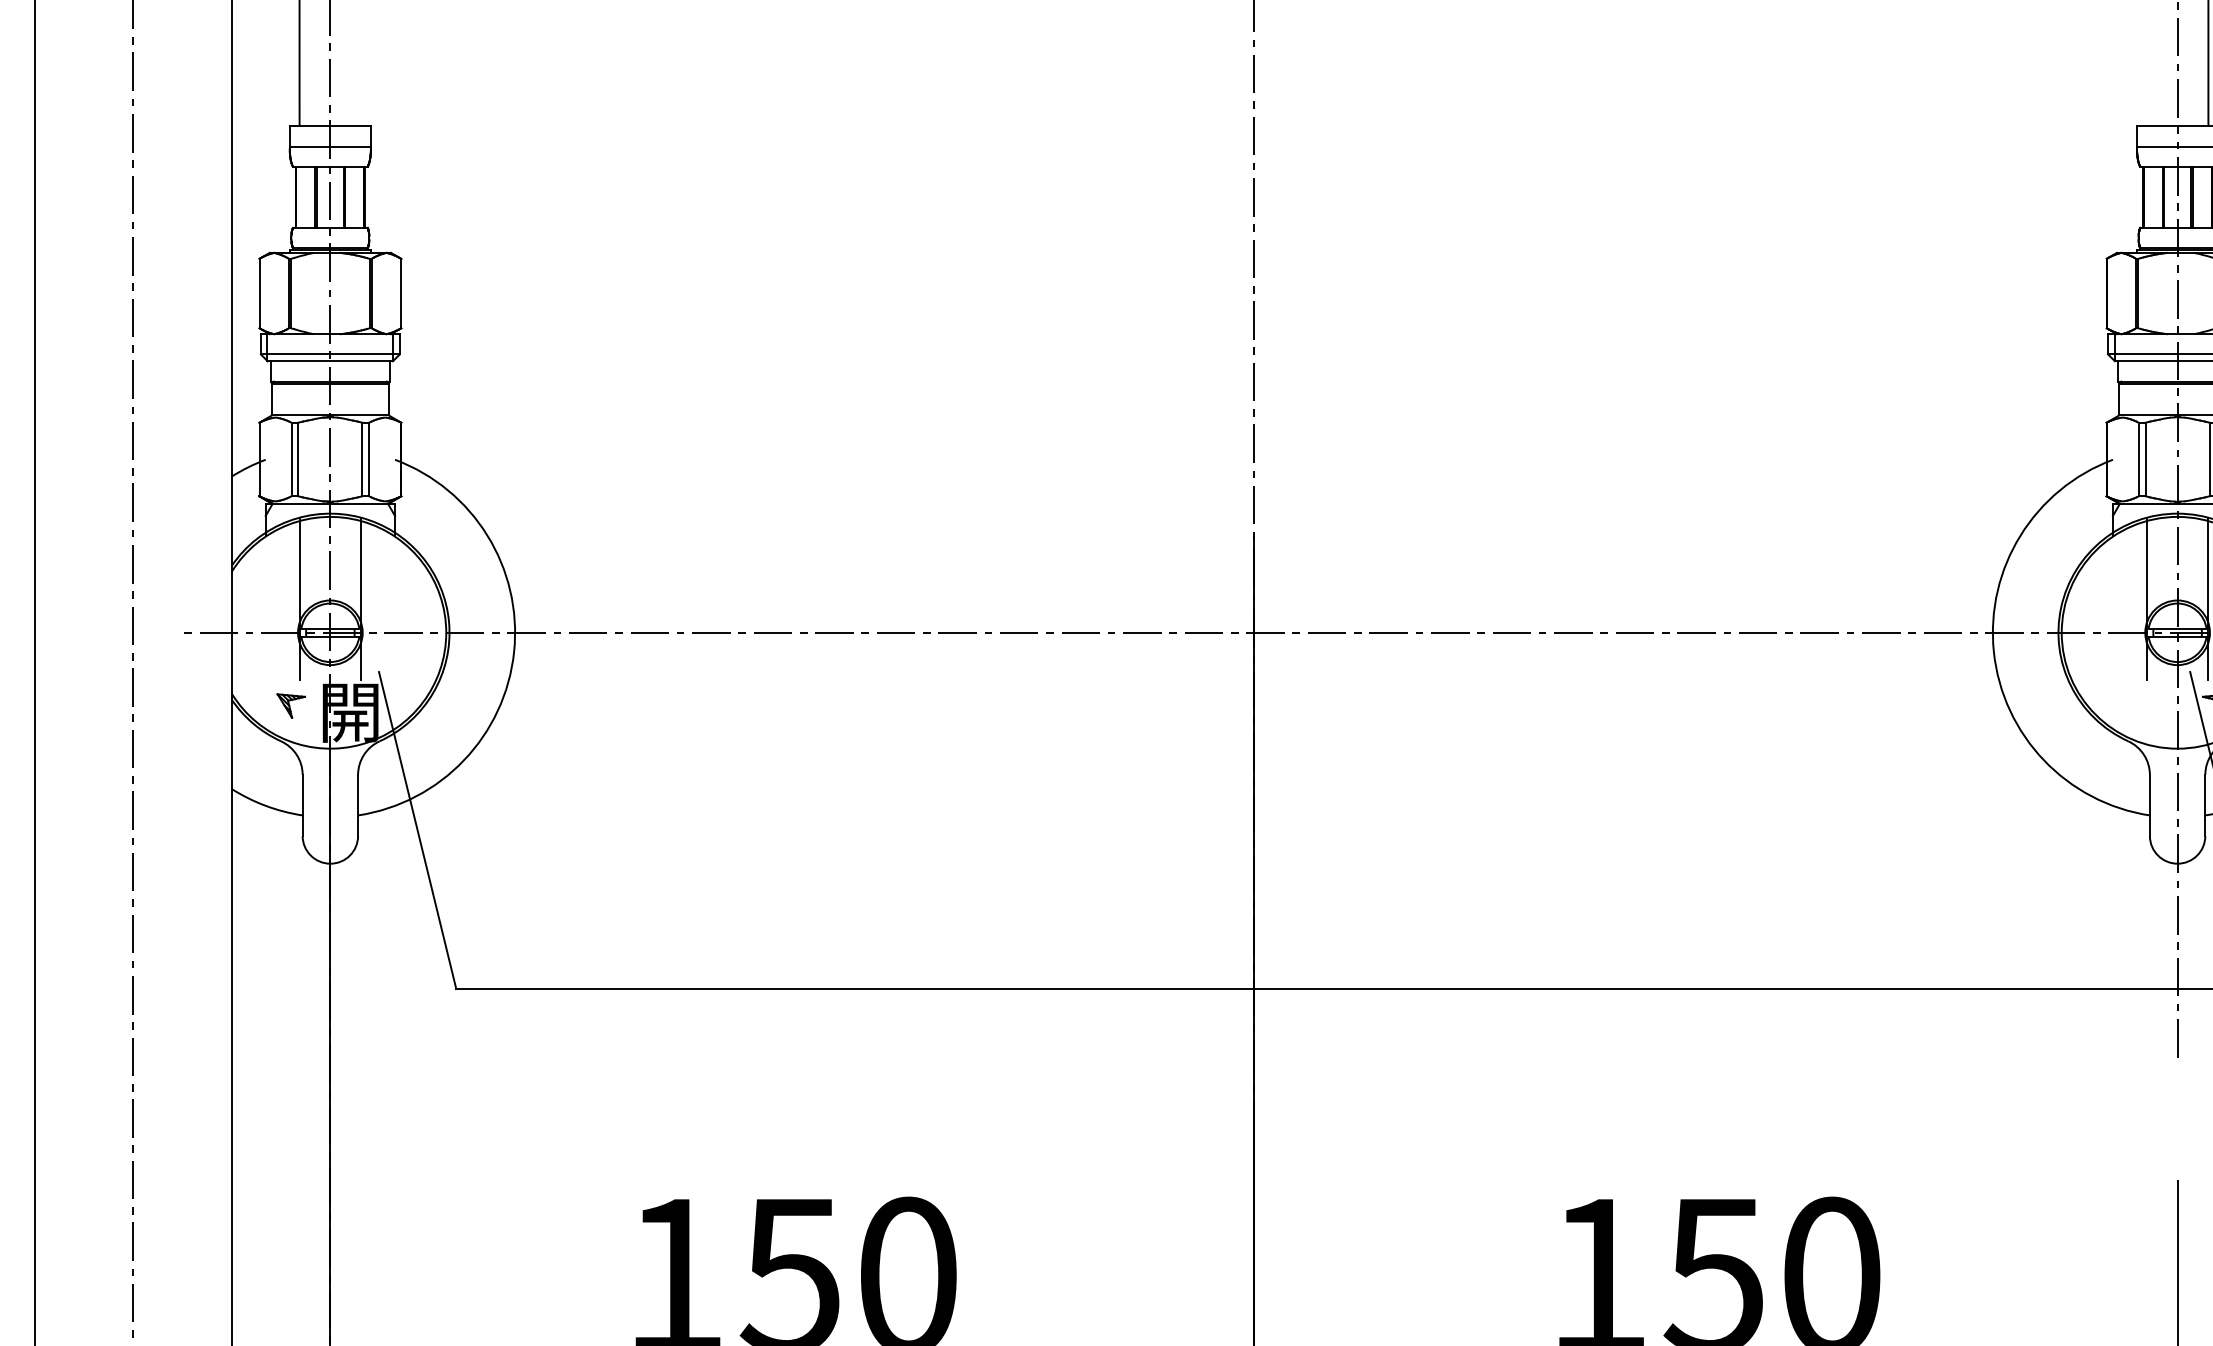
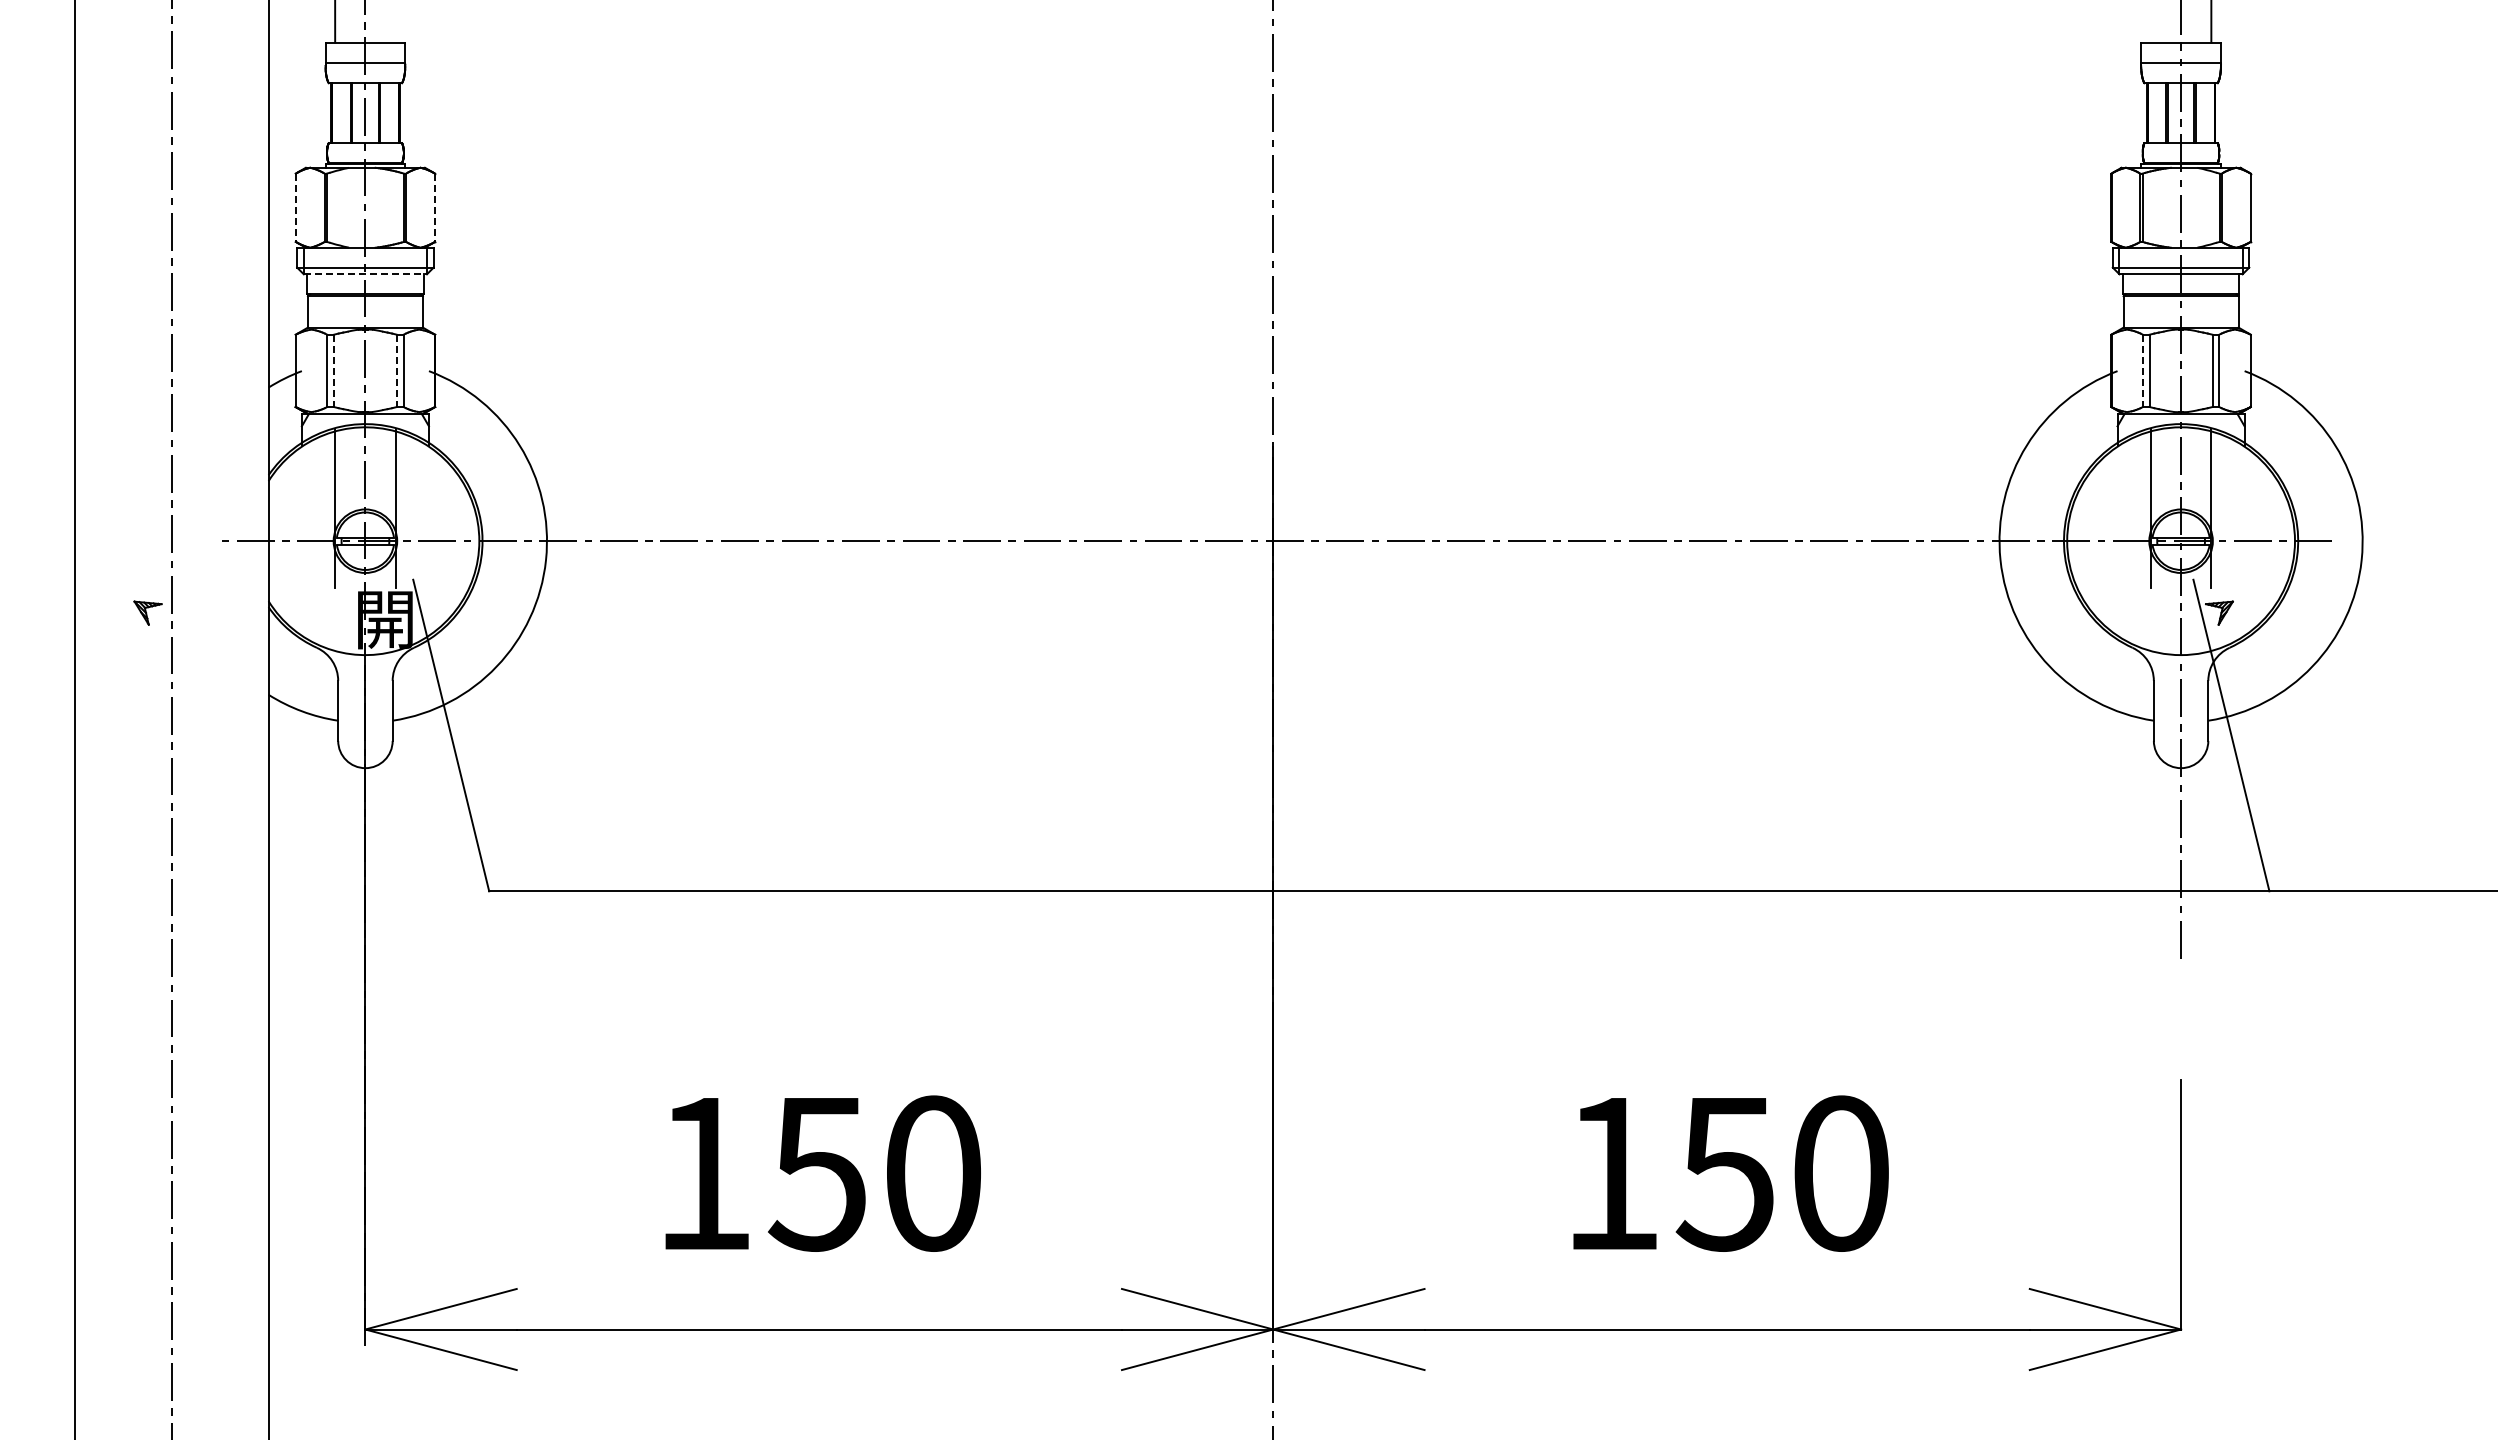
line: (259, 294) -> (295, 208), solid -> dashed
line: (401, 294) -> (435, 208), solid -> dashed
line: (330, 361) -> (365, 274), solid -> dashed
line: (297, 460) -> (333, 371), solid -> dashed
line: (361, 460) -> (396, 371), solid -> dashed
line: (2138, 460) -> (2142, 371), solid -> dashed
part: (290, 705) -> (147, 612), moved

